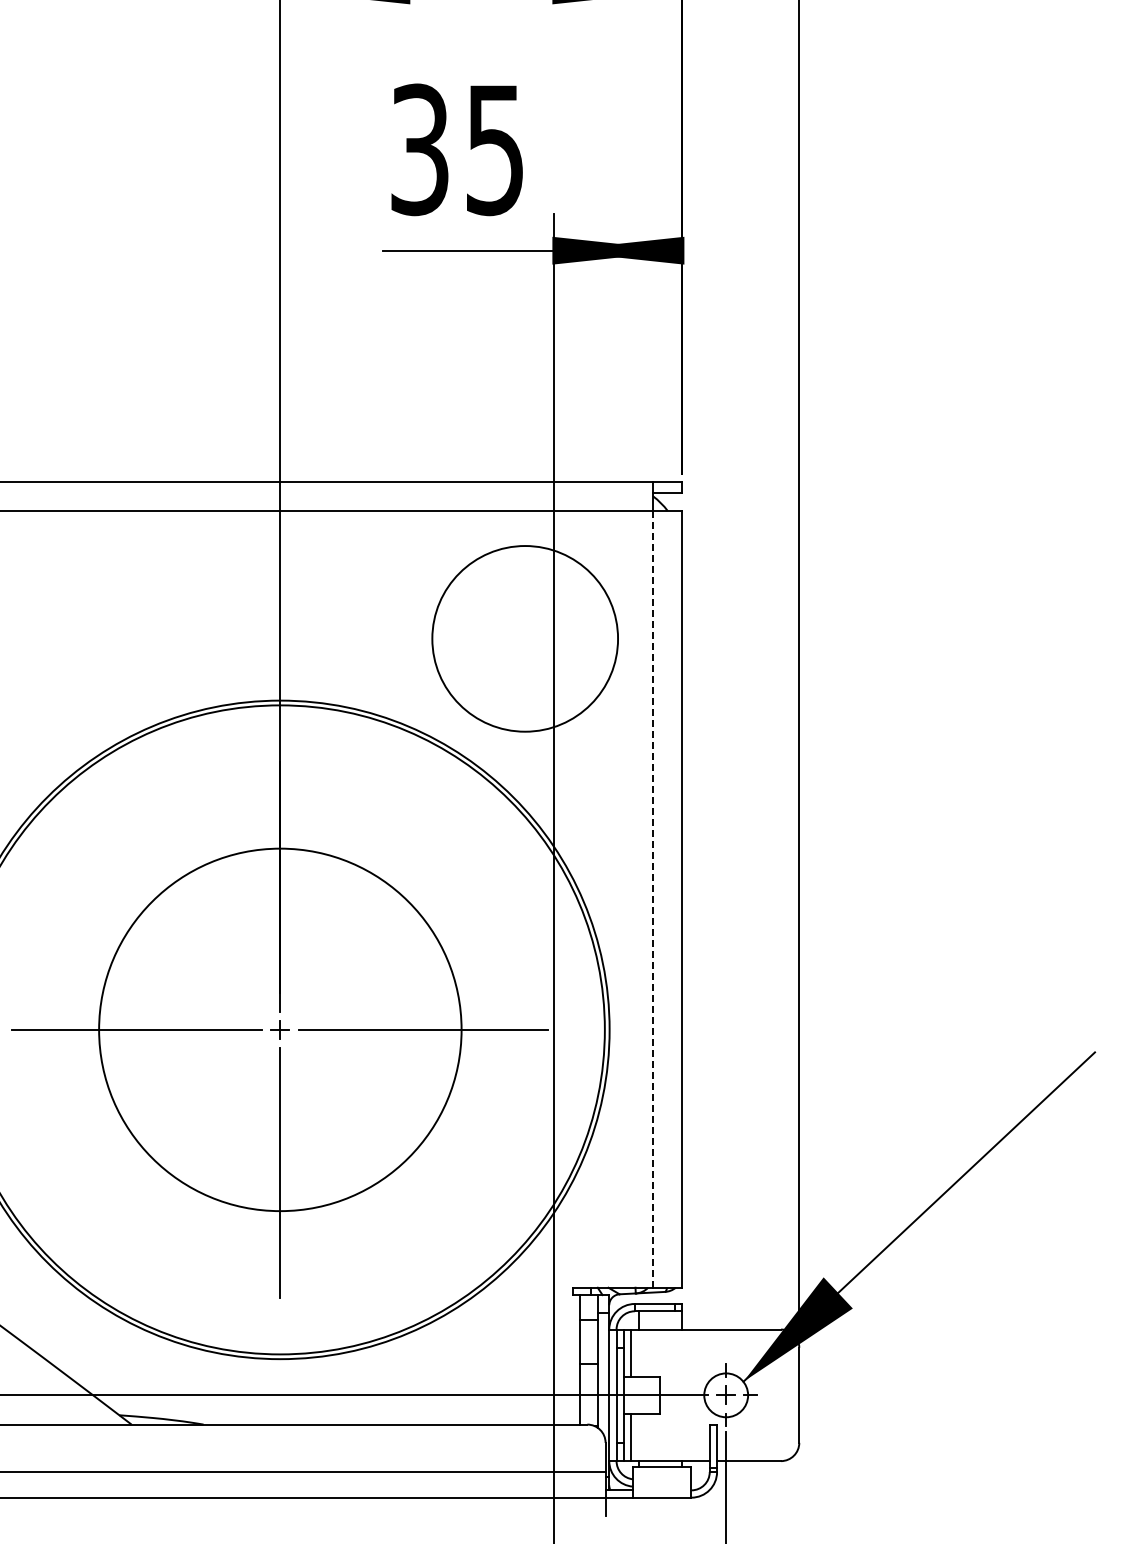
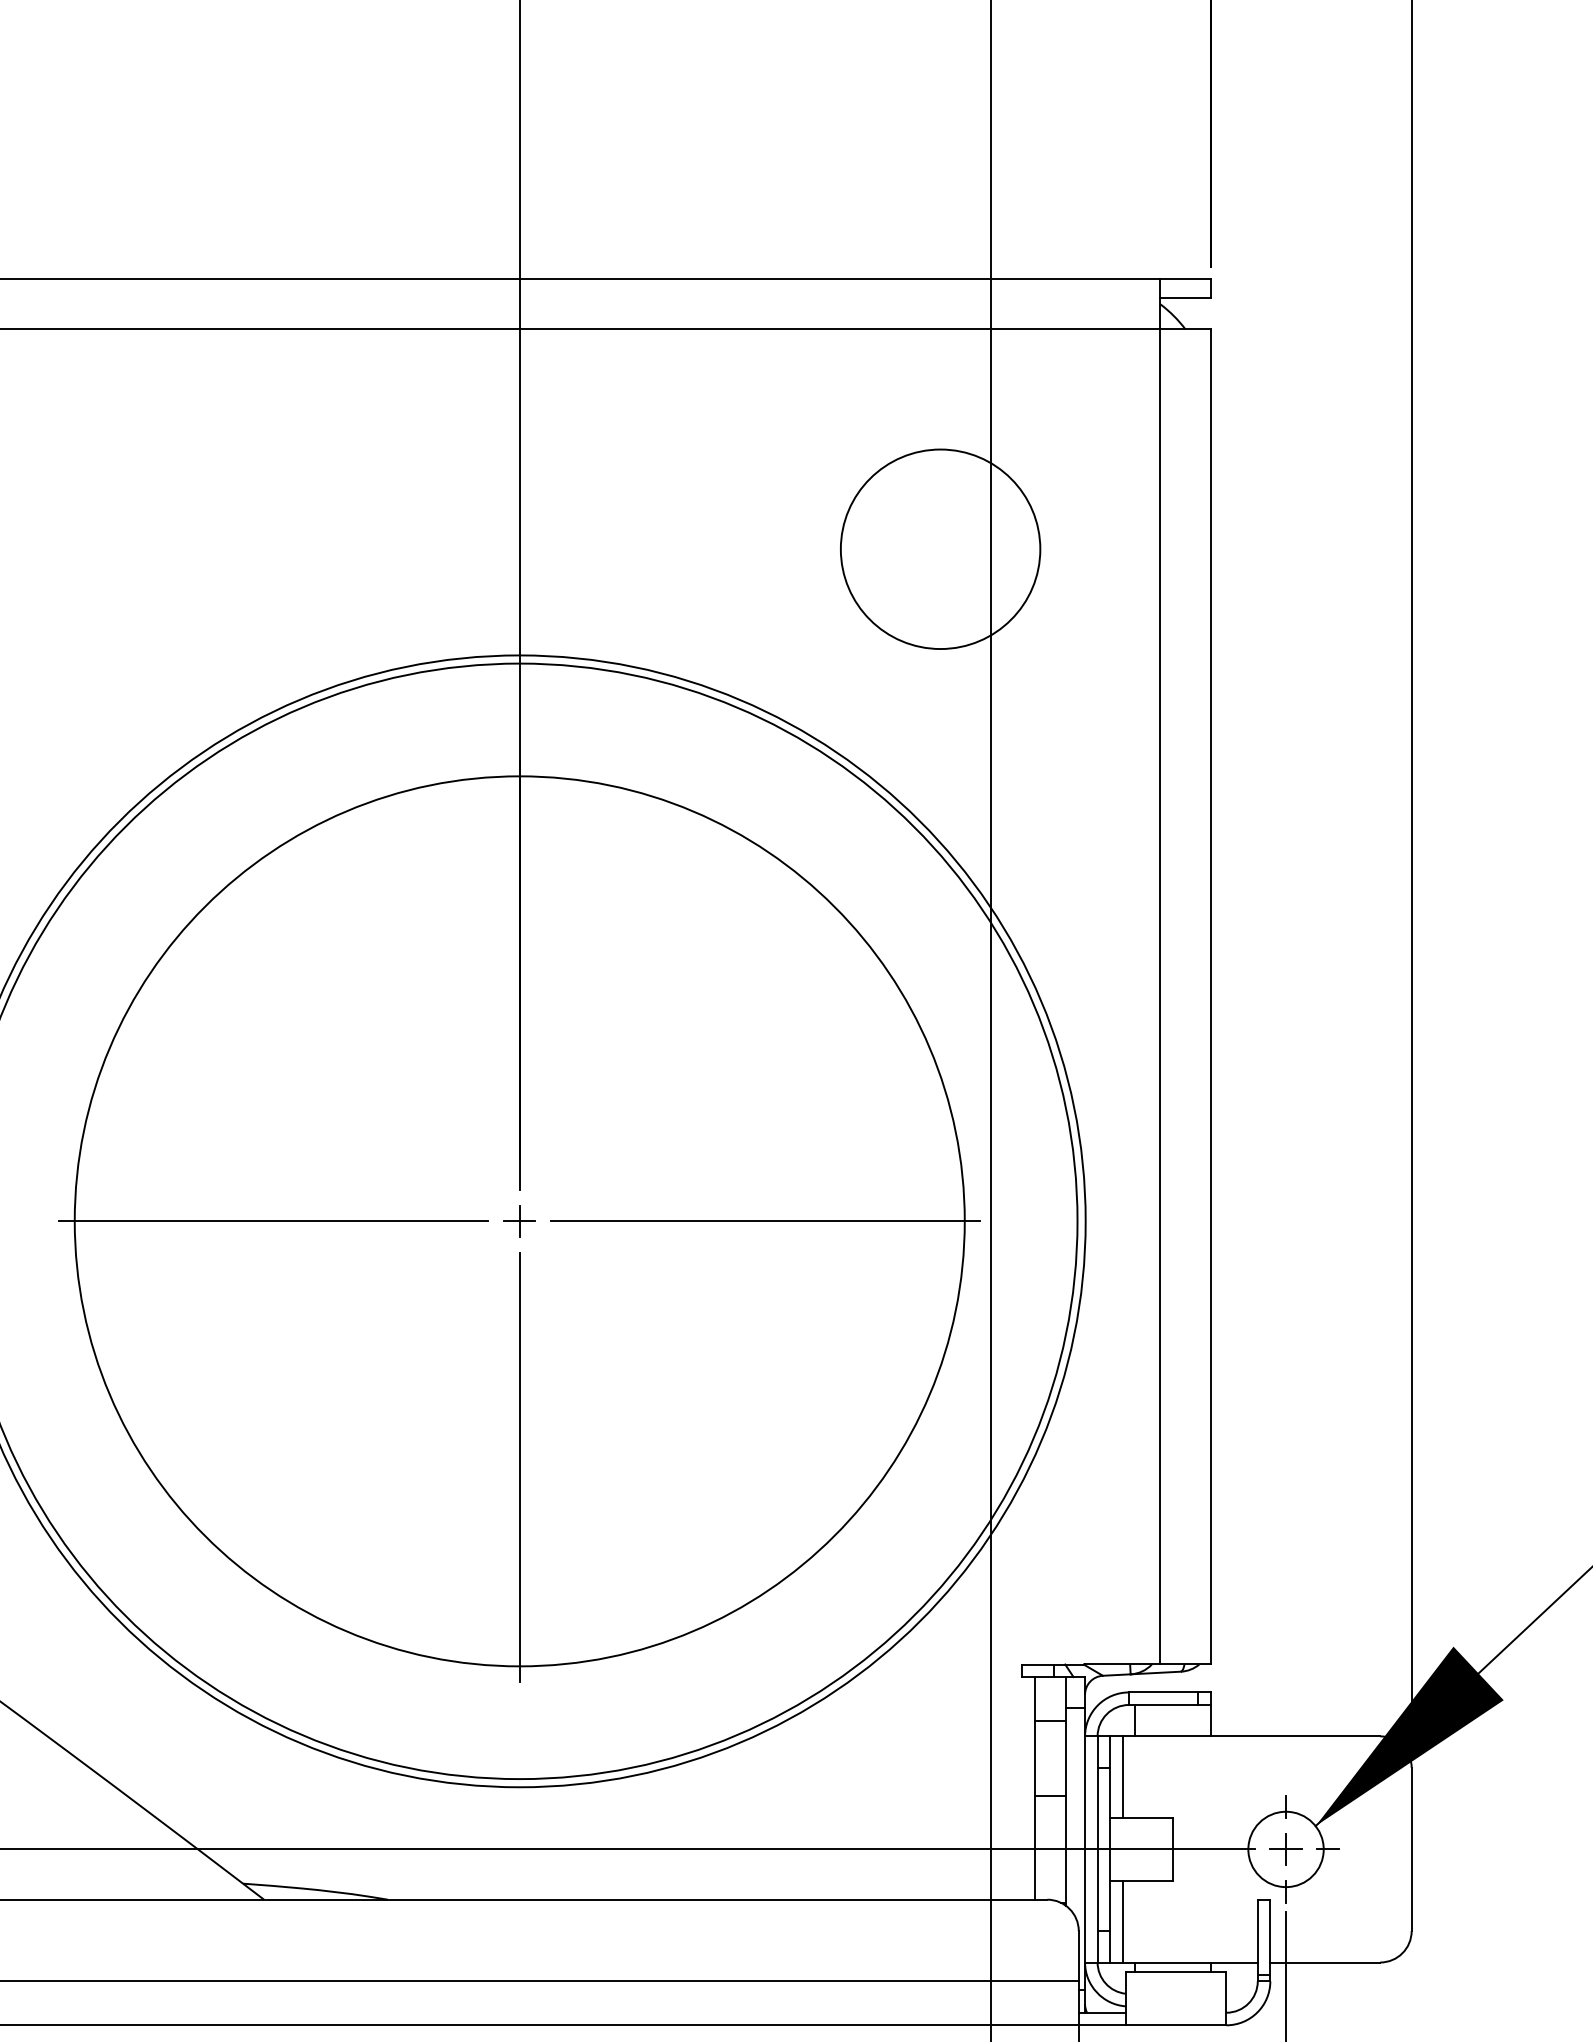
circle: (525, 638) -> (941, 548), size x0.62
line: (653, 898) -> (1161, 995), dashed -> solid
circle: (280, 1029) -> (520, 1220), size x1.43

